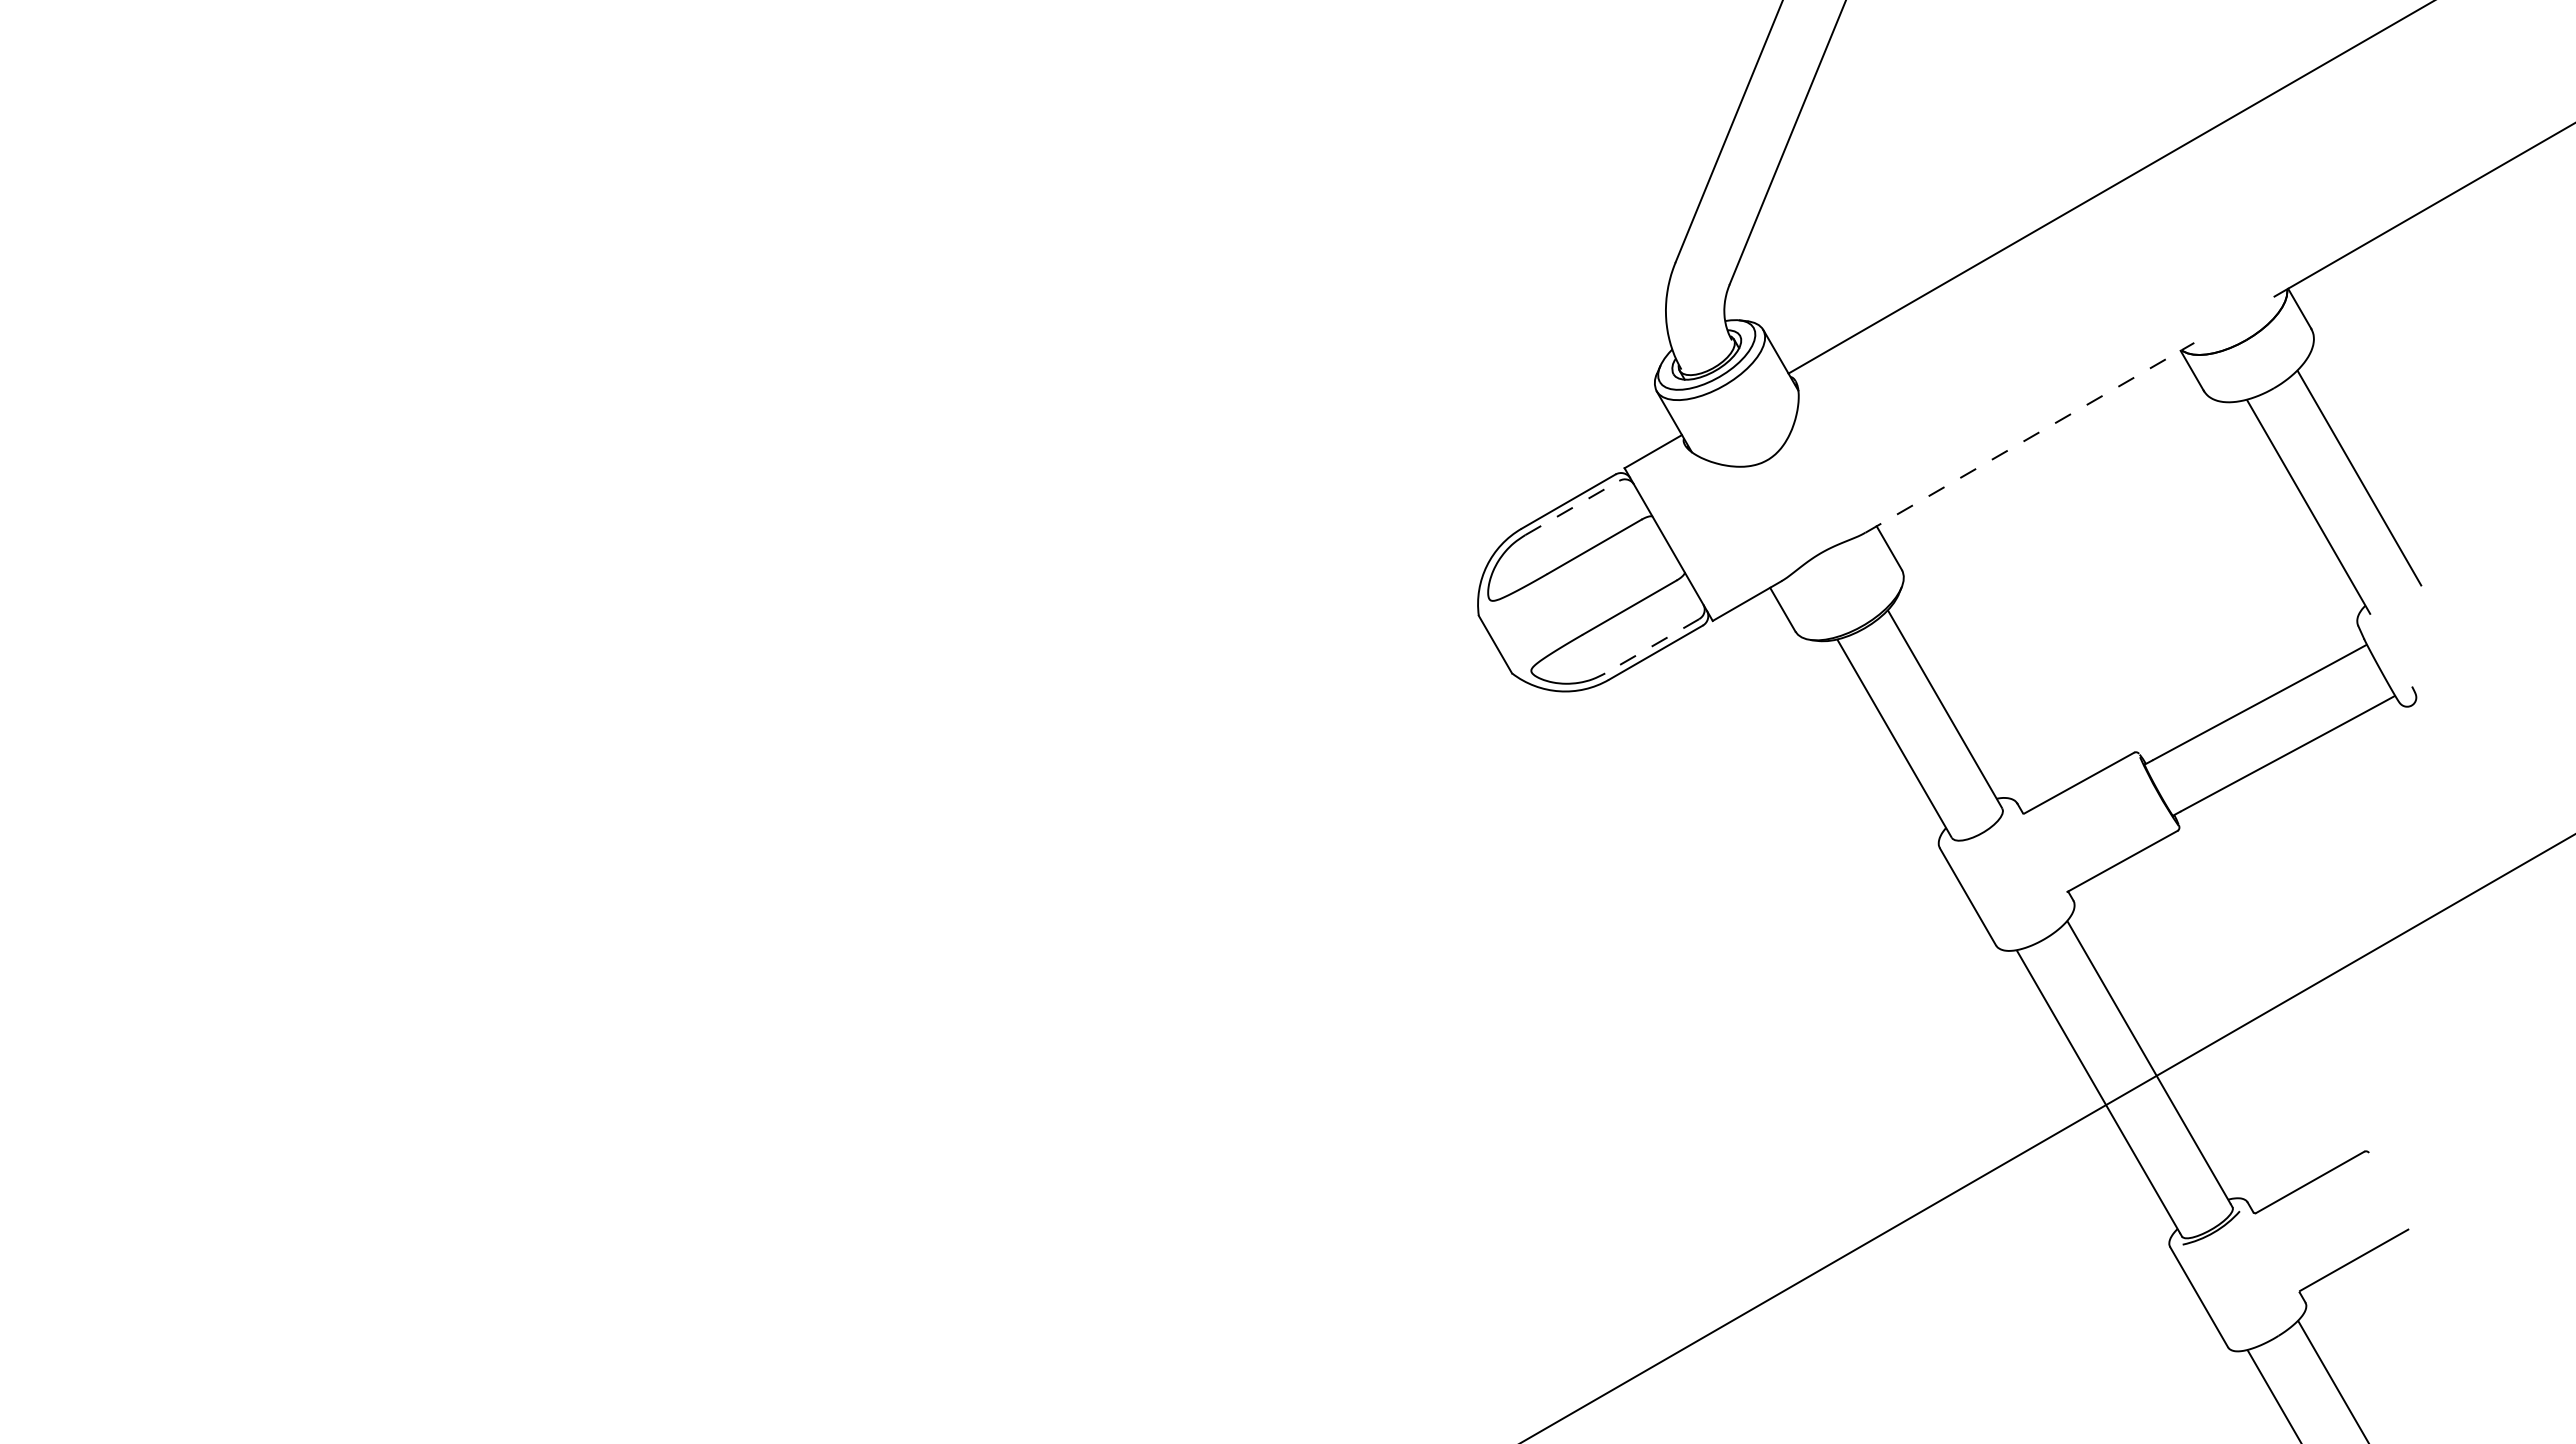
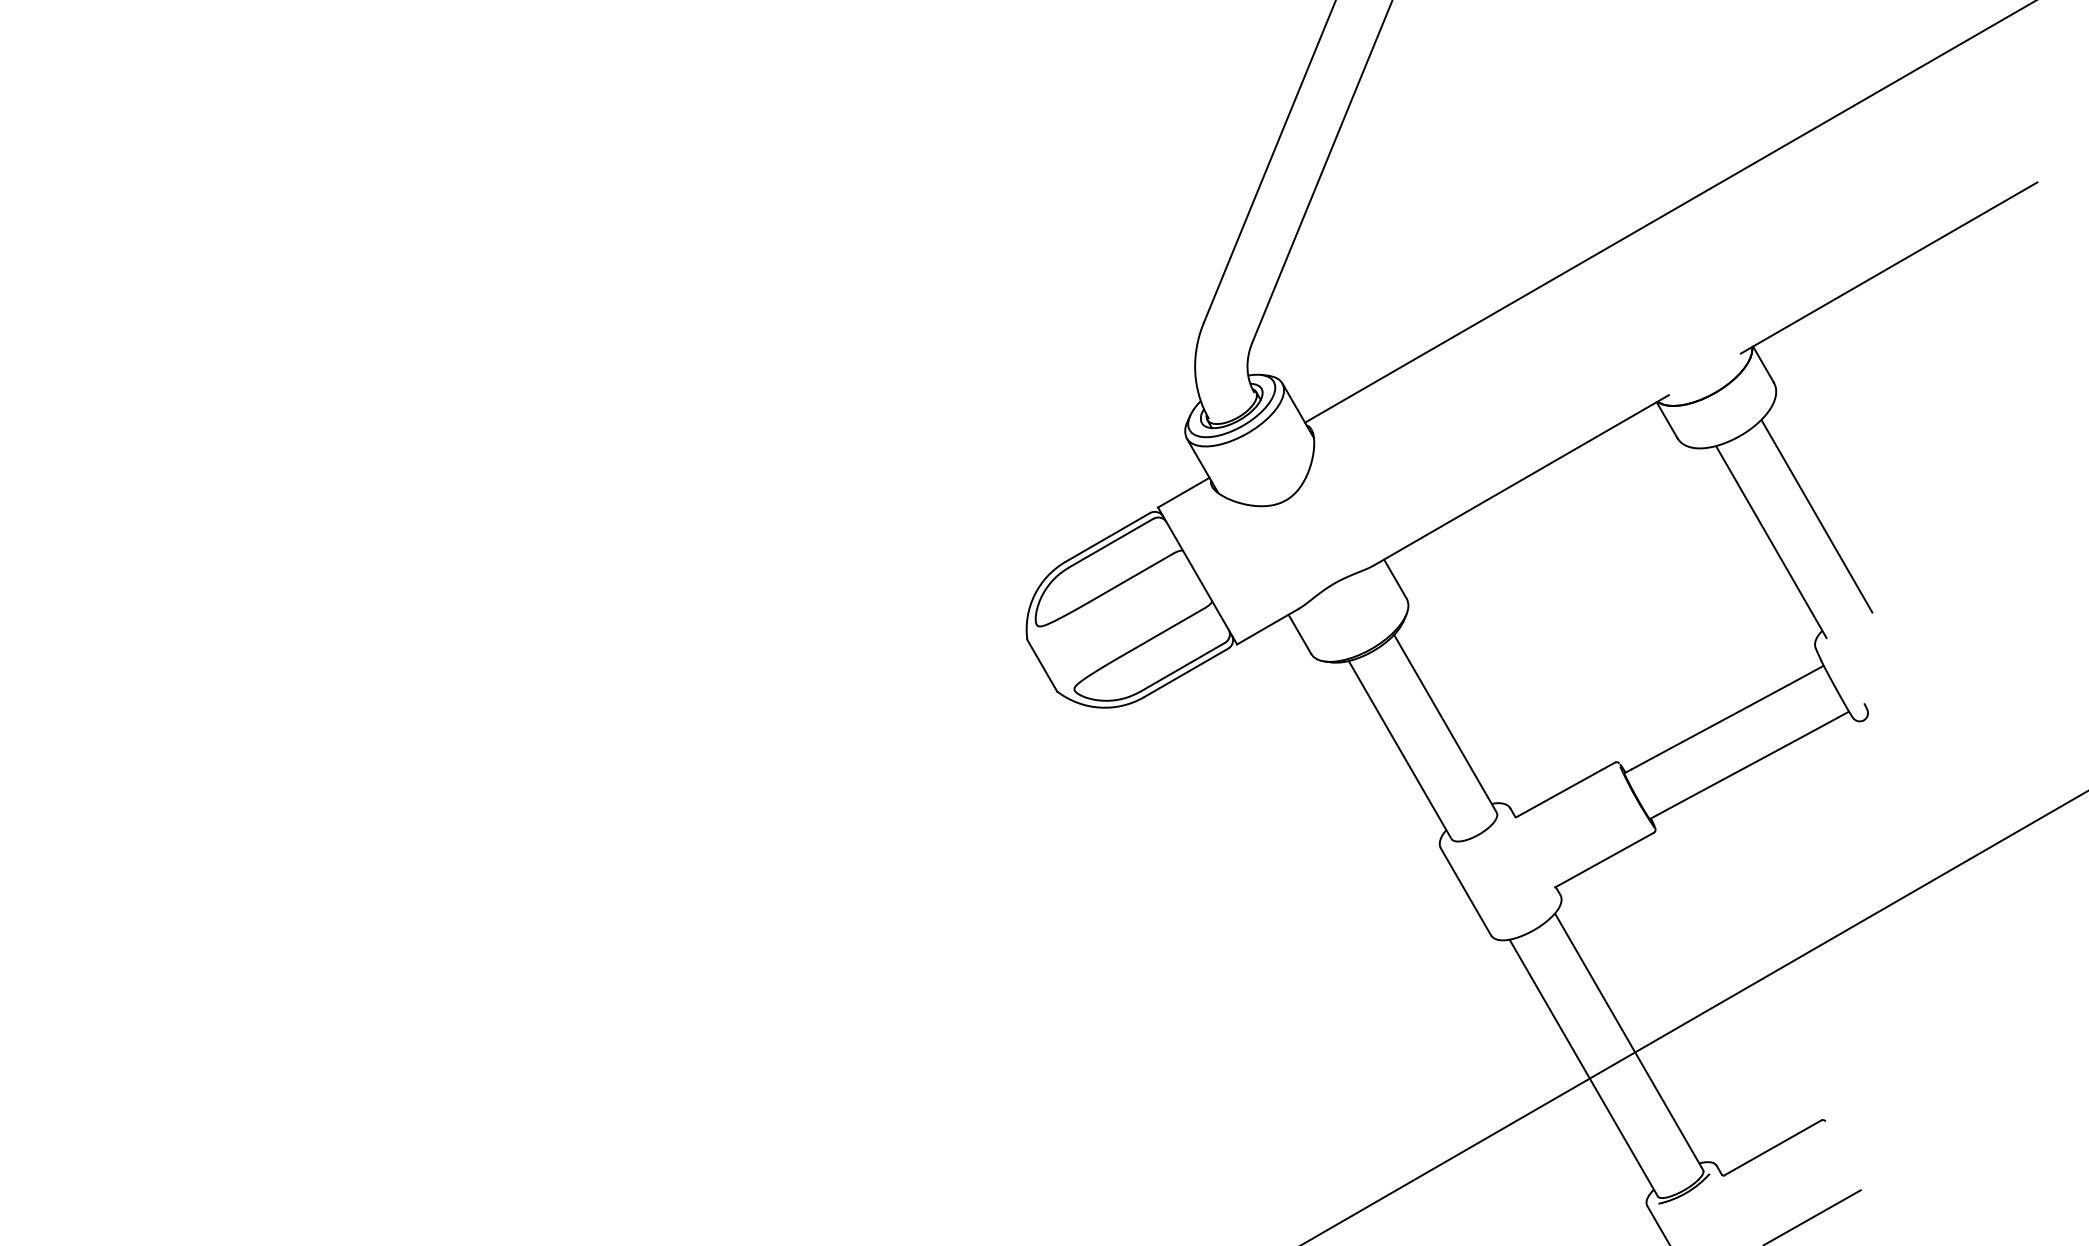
line: (2029, 437) -> (1521, 479), dashed -> solid
line: (1572, 507) -> (1111, 542), dashed -> solid
line: (1651, 646) -> (1182, 667), dashed -> solid

